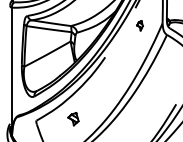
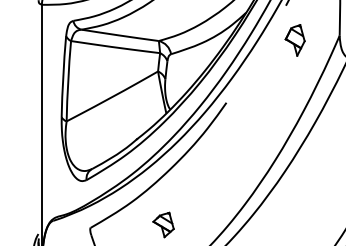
part: (139, 25) -> (294, 39), size x1.67

